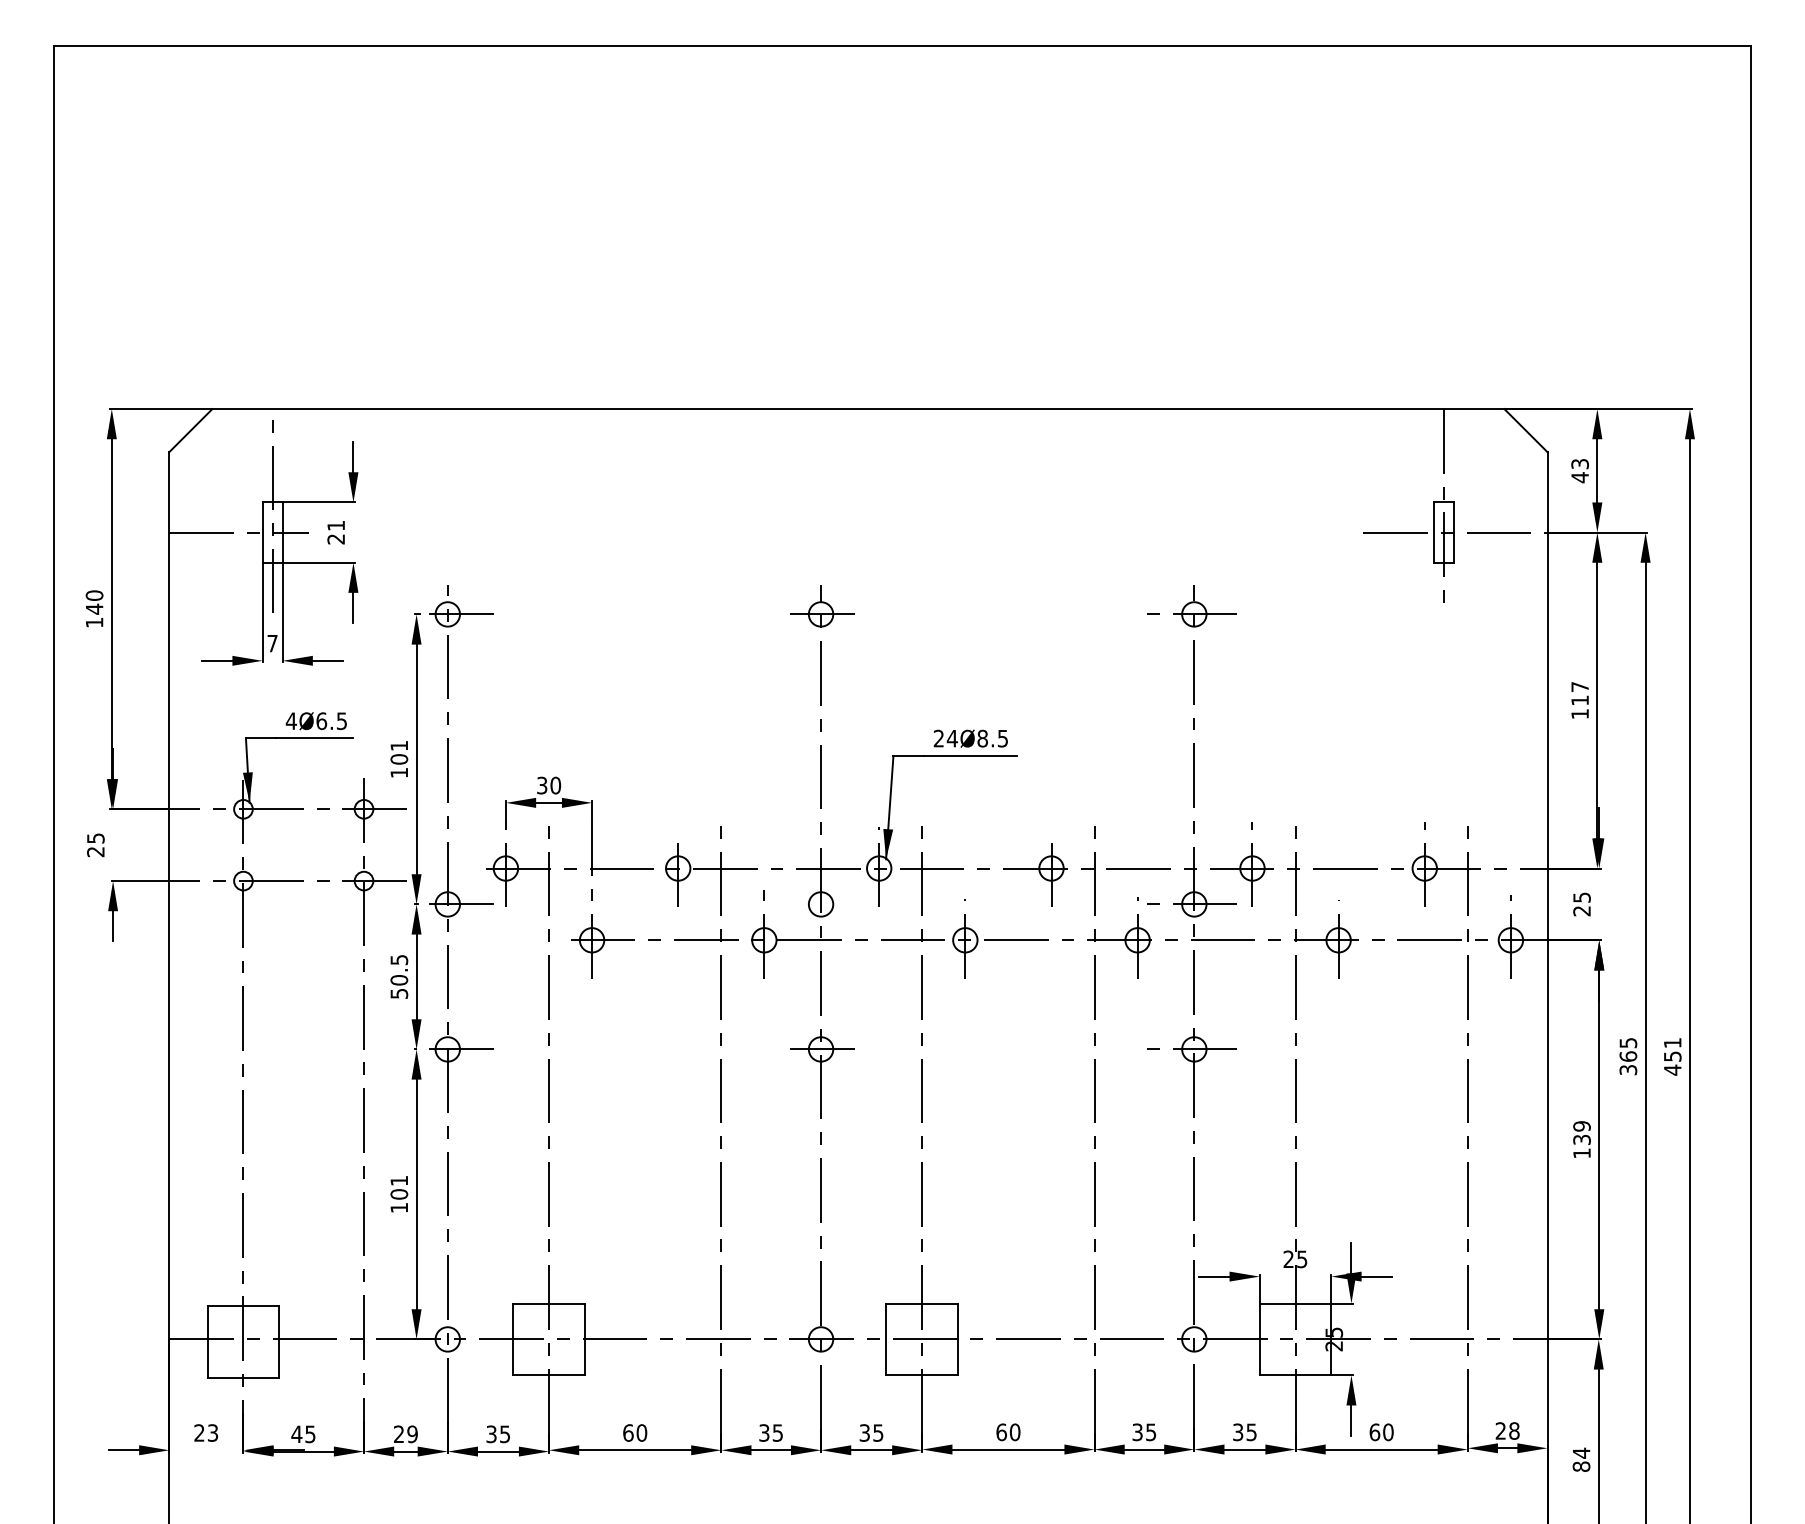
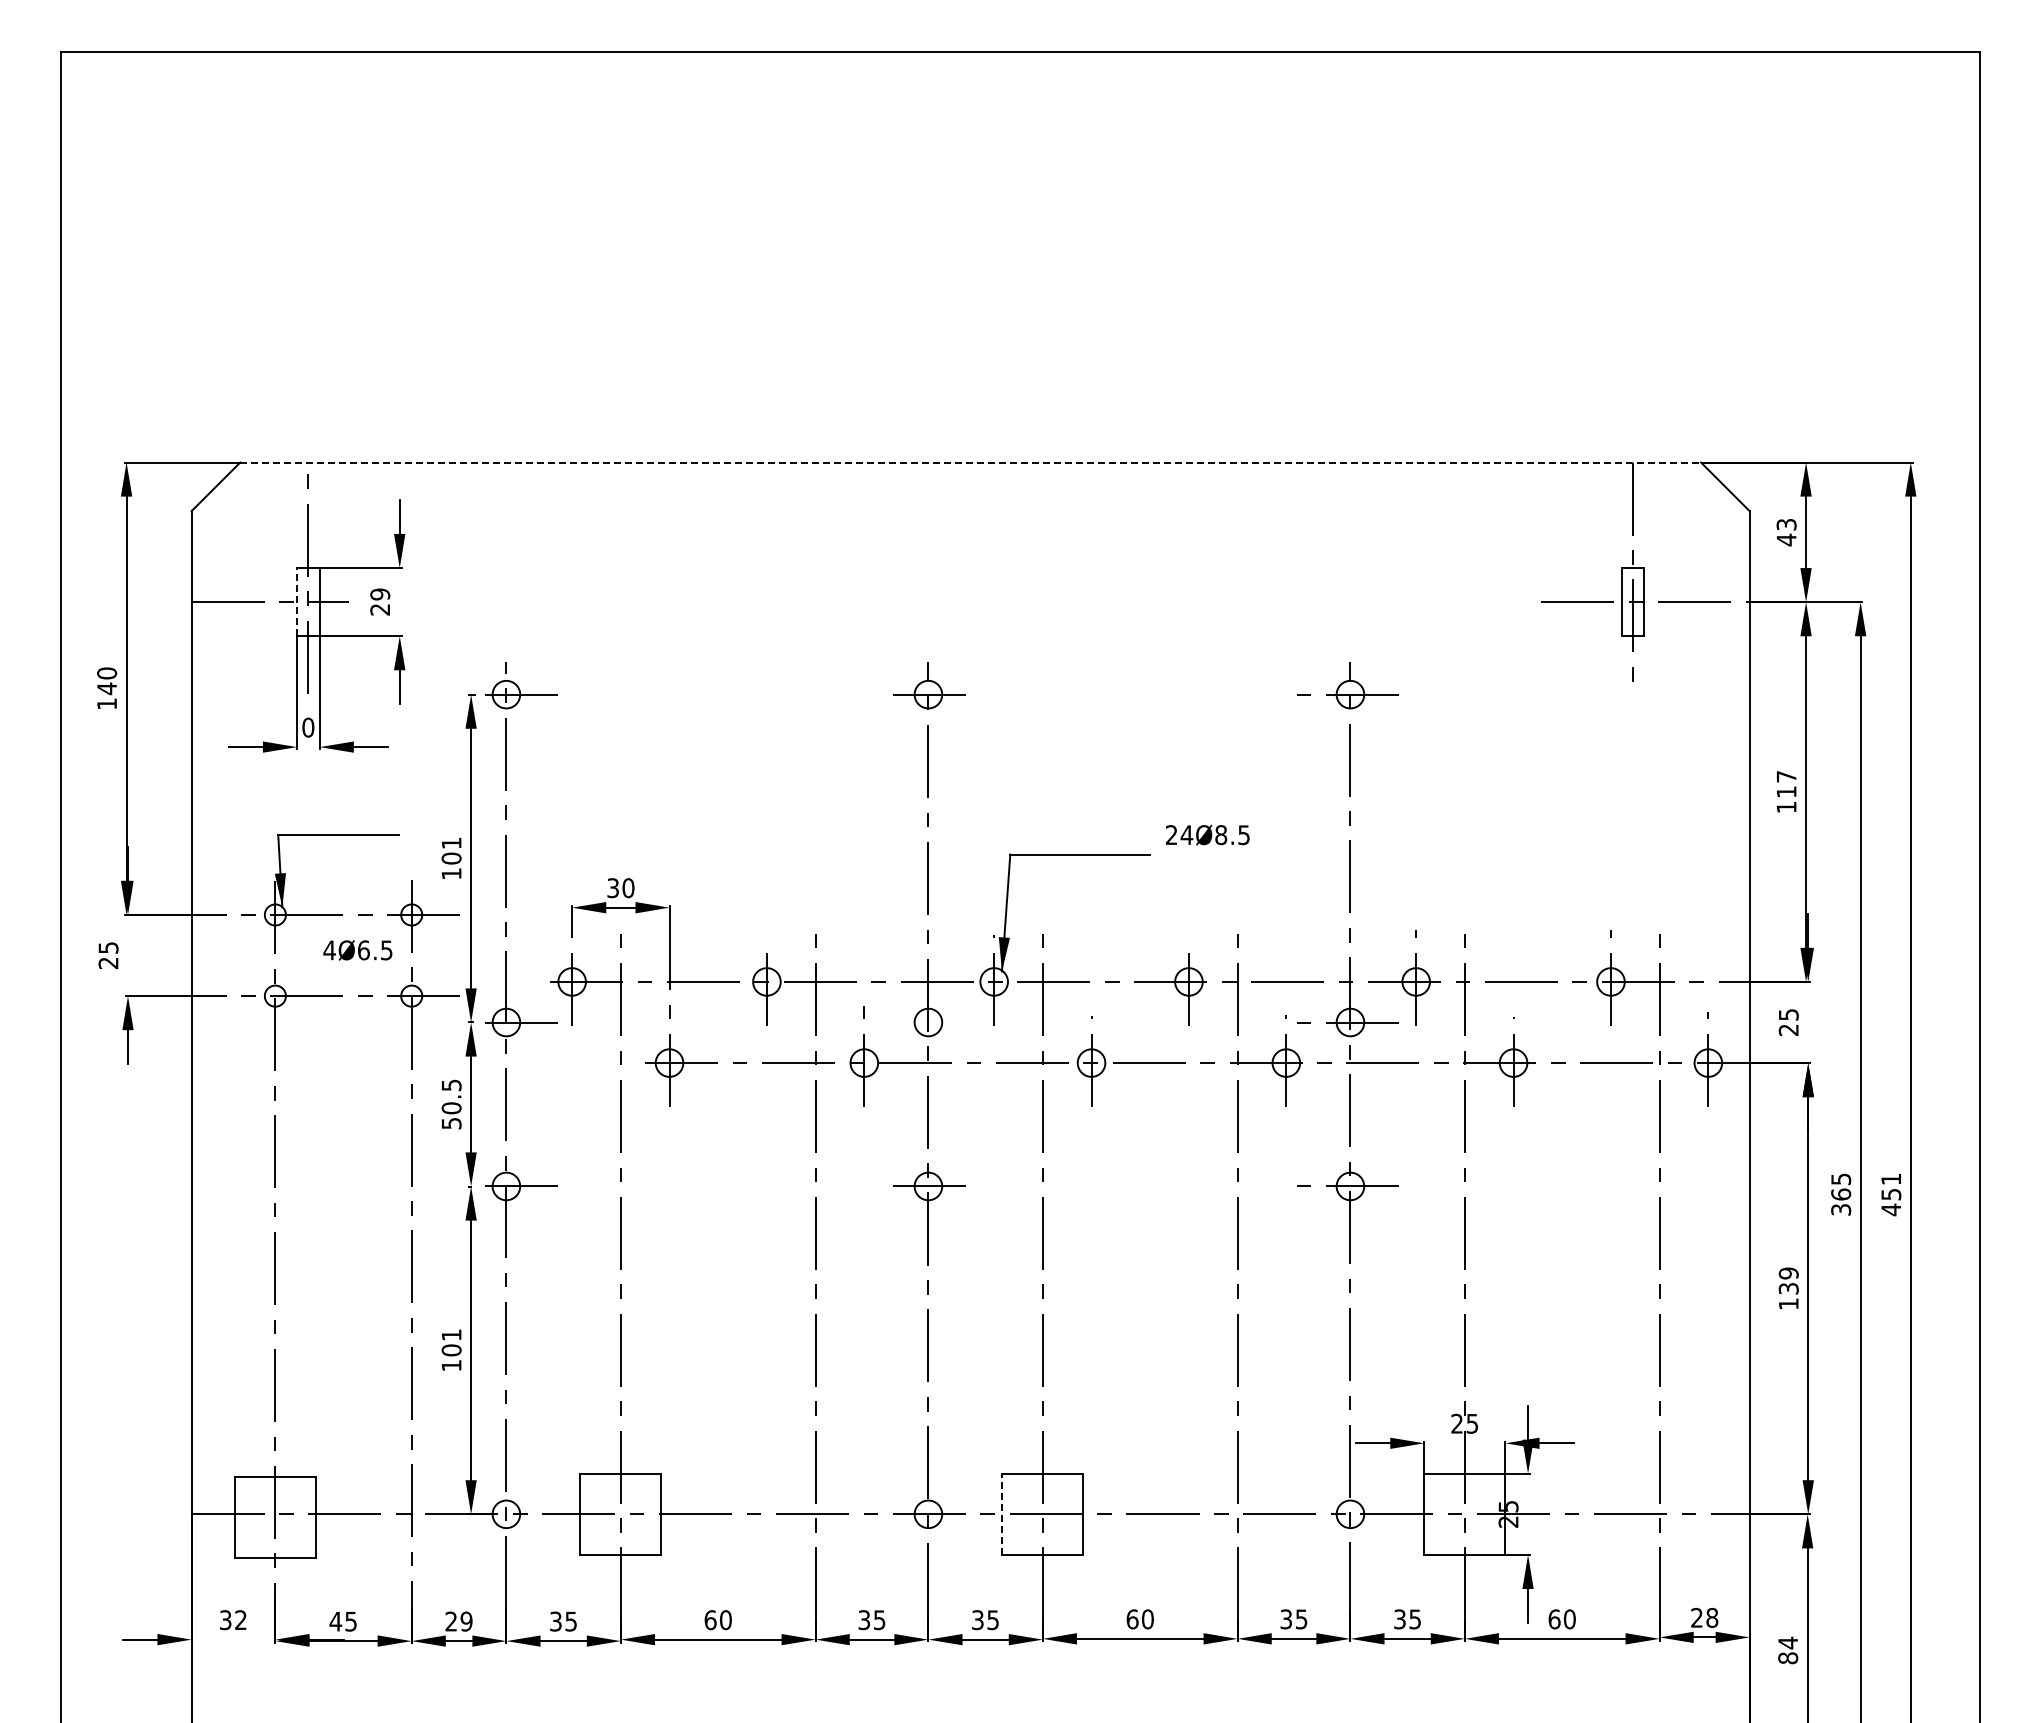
line: (859, 409) -> (971, 462), solid -> dashed
text: (336, 525) -> (380, 594), 21 -> 29
line: (263, 532) -> (297, 601), solid -> dashed
text: (272, 643) -> (308, 727), 7 -> 0
text: (316, 721) -> (357, 950), moved
text: (970, 738) -> (1207, 834), moved
line: (886, 1339) -> (1002, 1514), solid -> dashed
text: (206, 1433) -> (233, 1620), 23 -> 32

